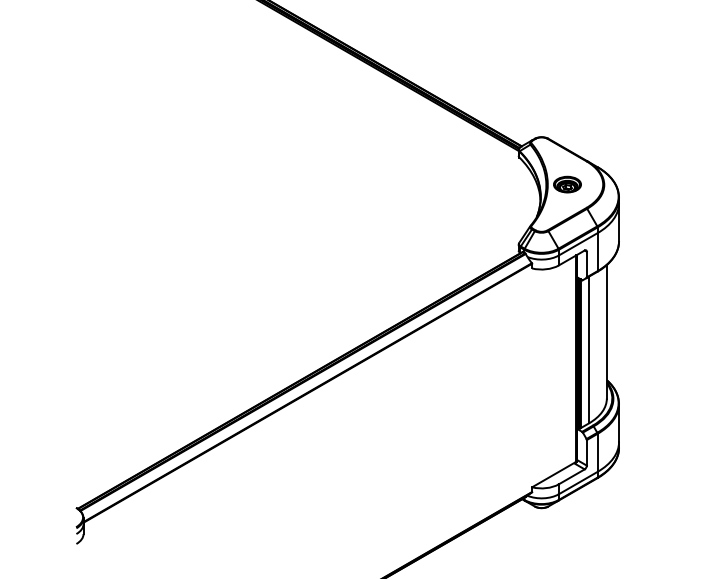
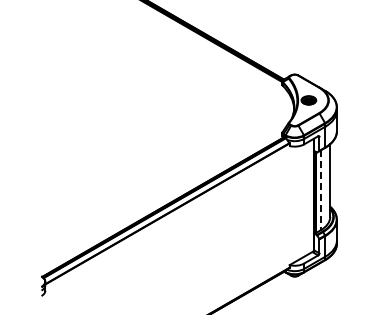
line: (588, 350) -> (320, 190), solid -> dashed

